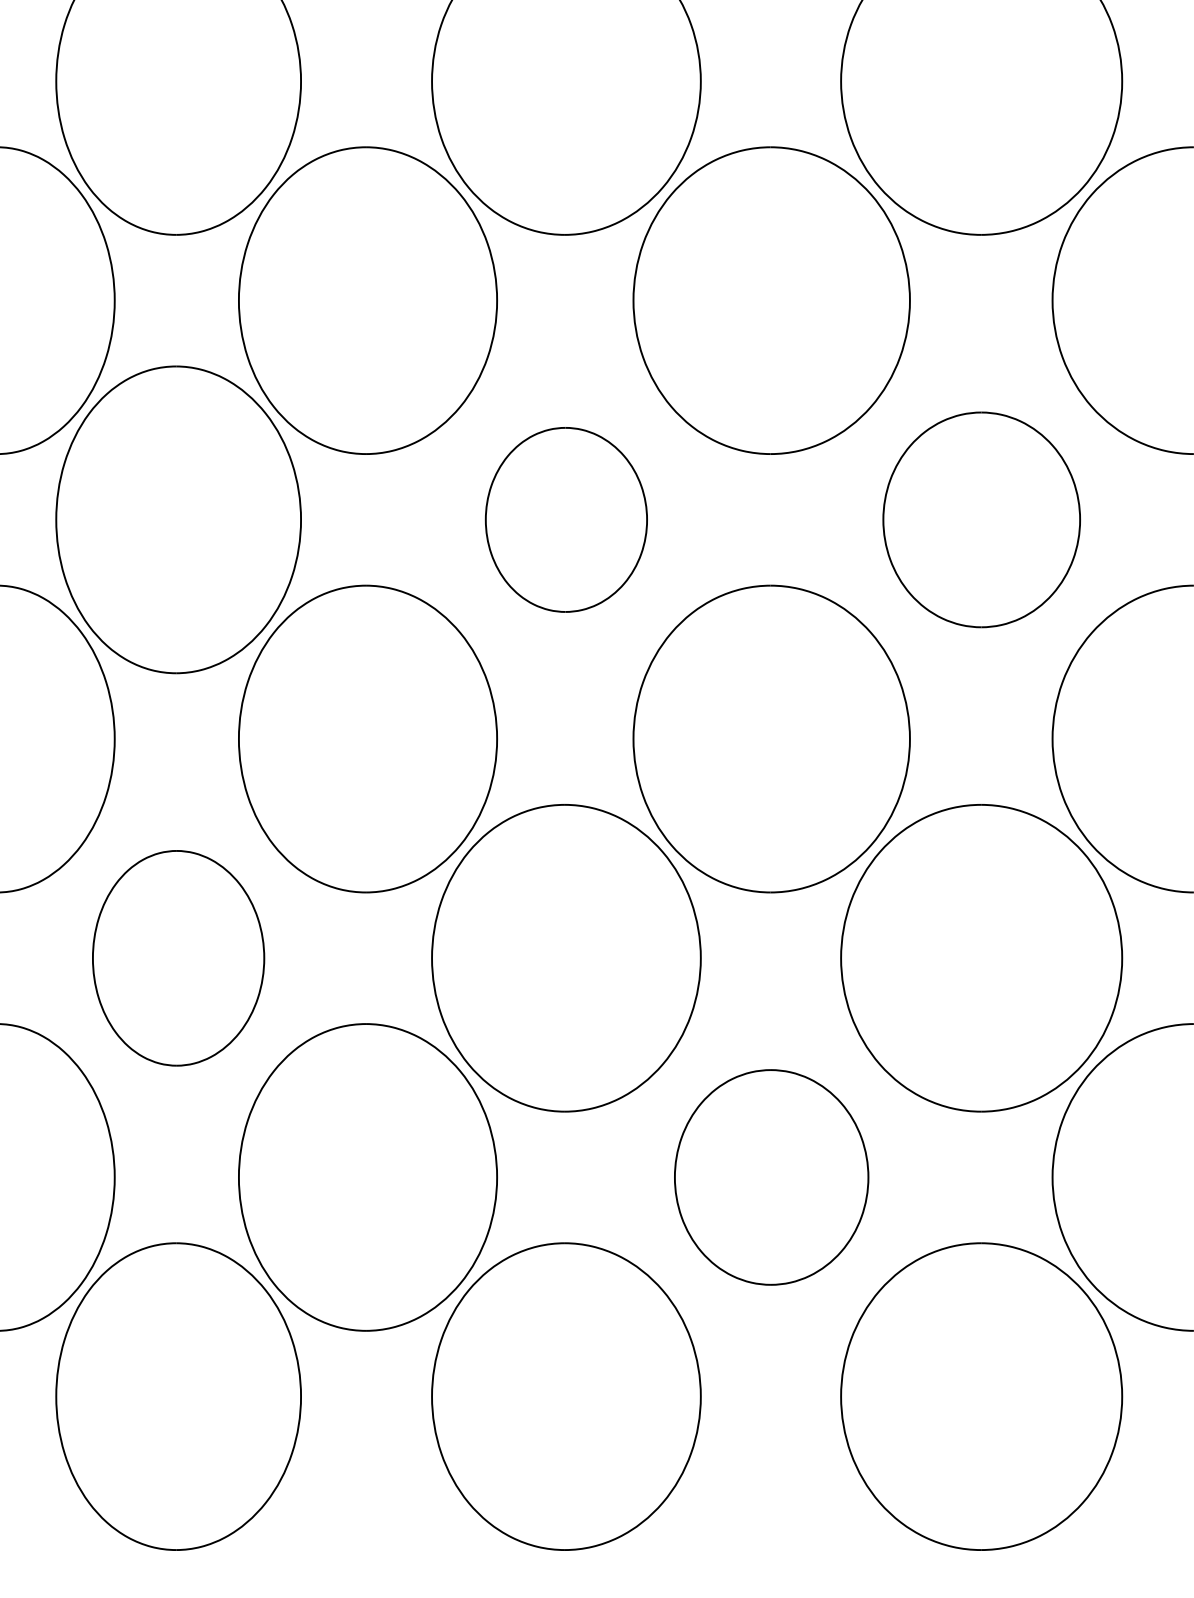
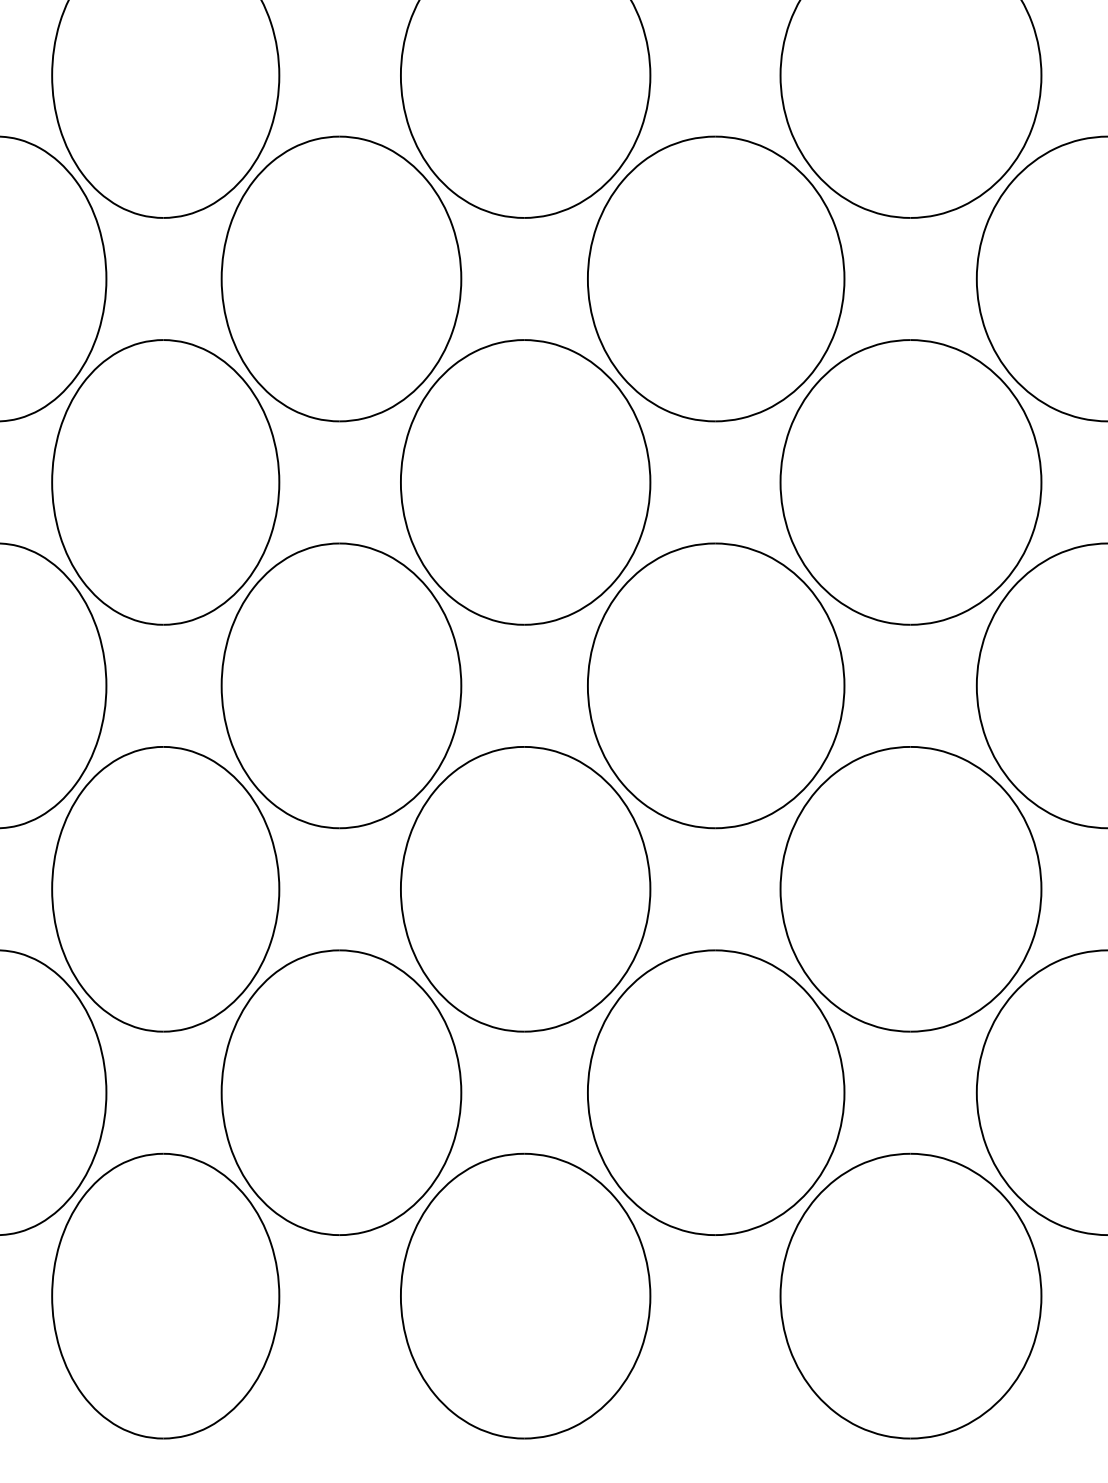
part: (566, 519) -> (525, 482), size x1.67
part: (981, 519) -> (910, 482), size x1.43
part: (178, 958) -> (165, 889), size x1.43
part: (771, 1177) -> (715, 1092), size x1.43

